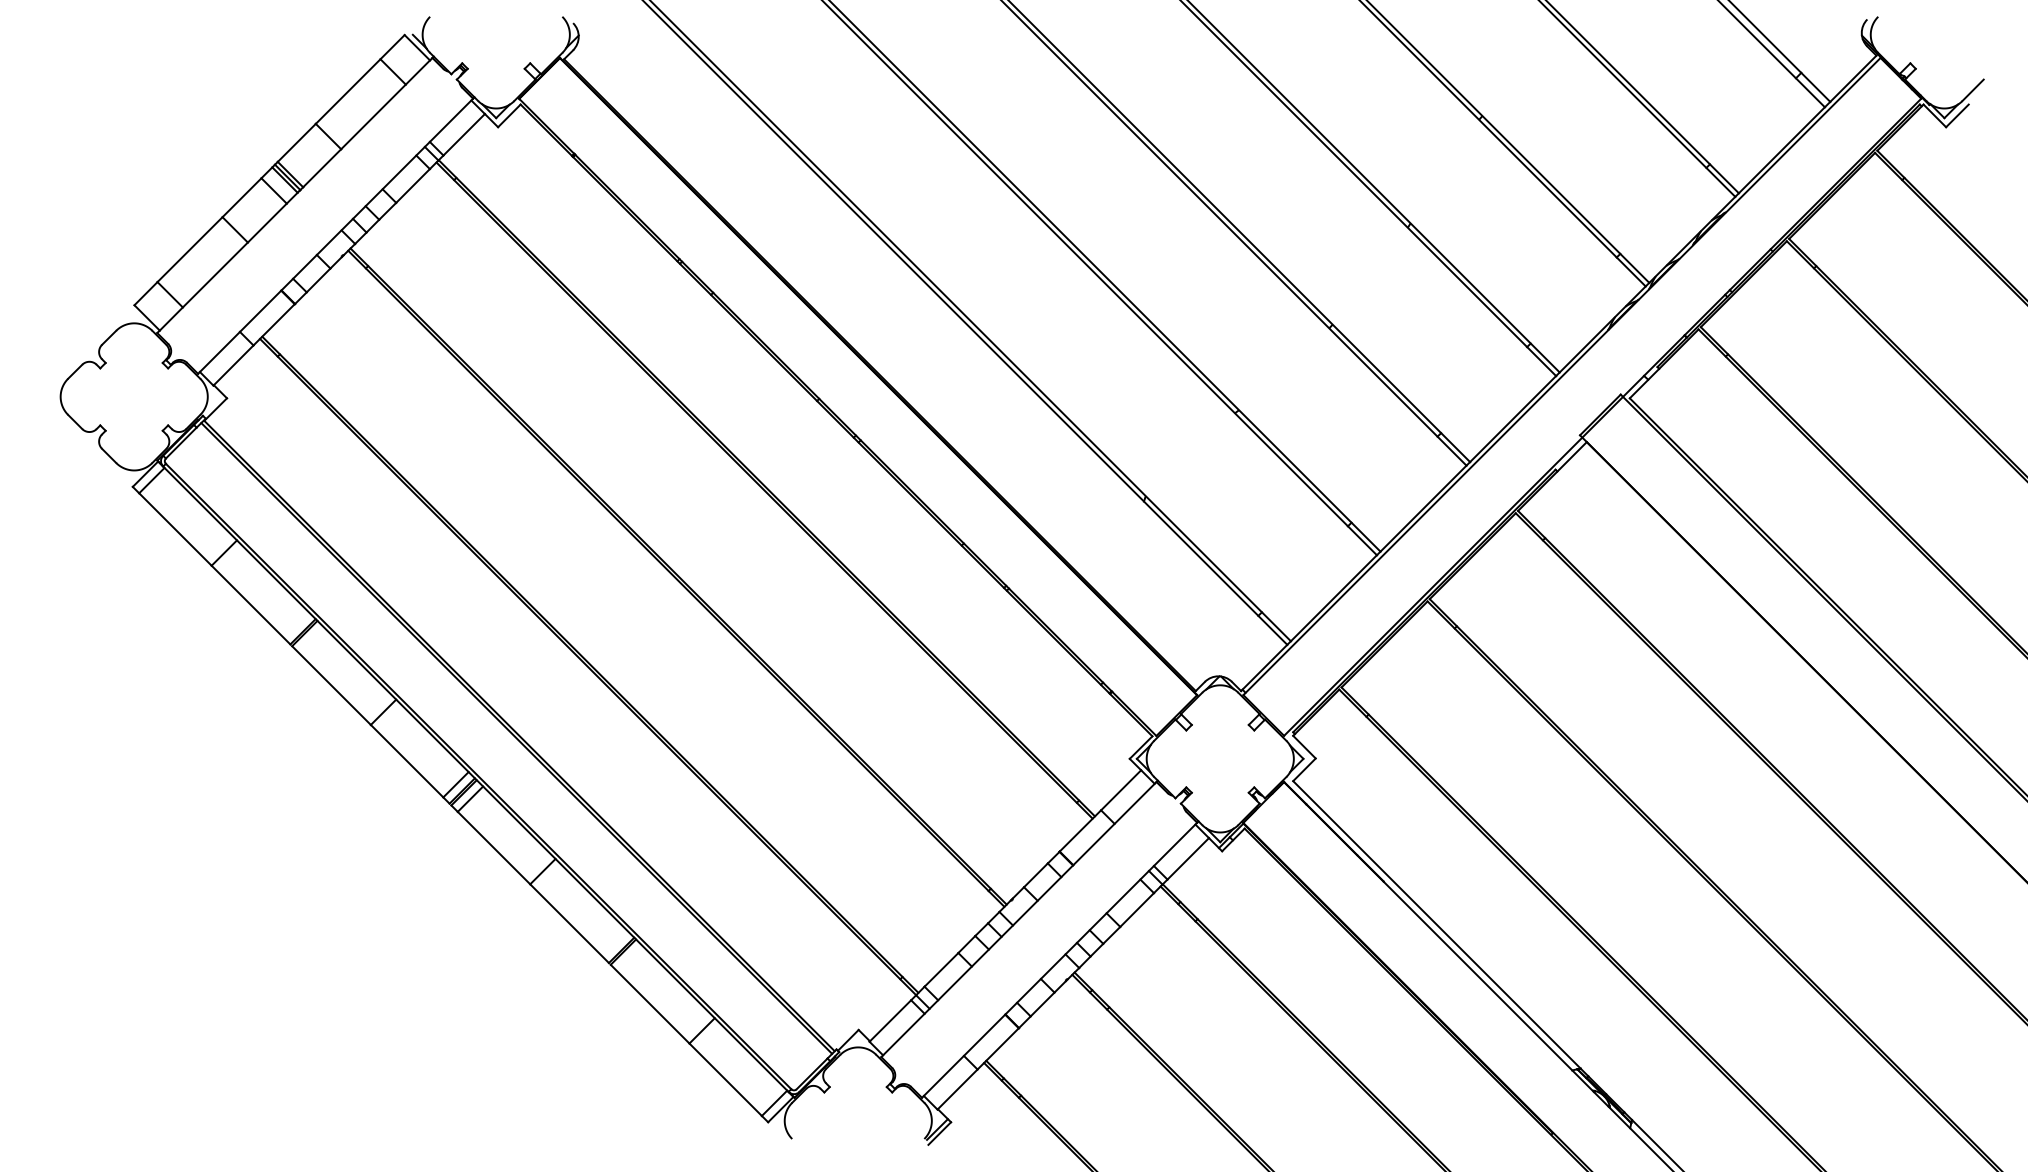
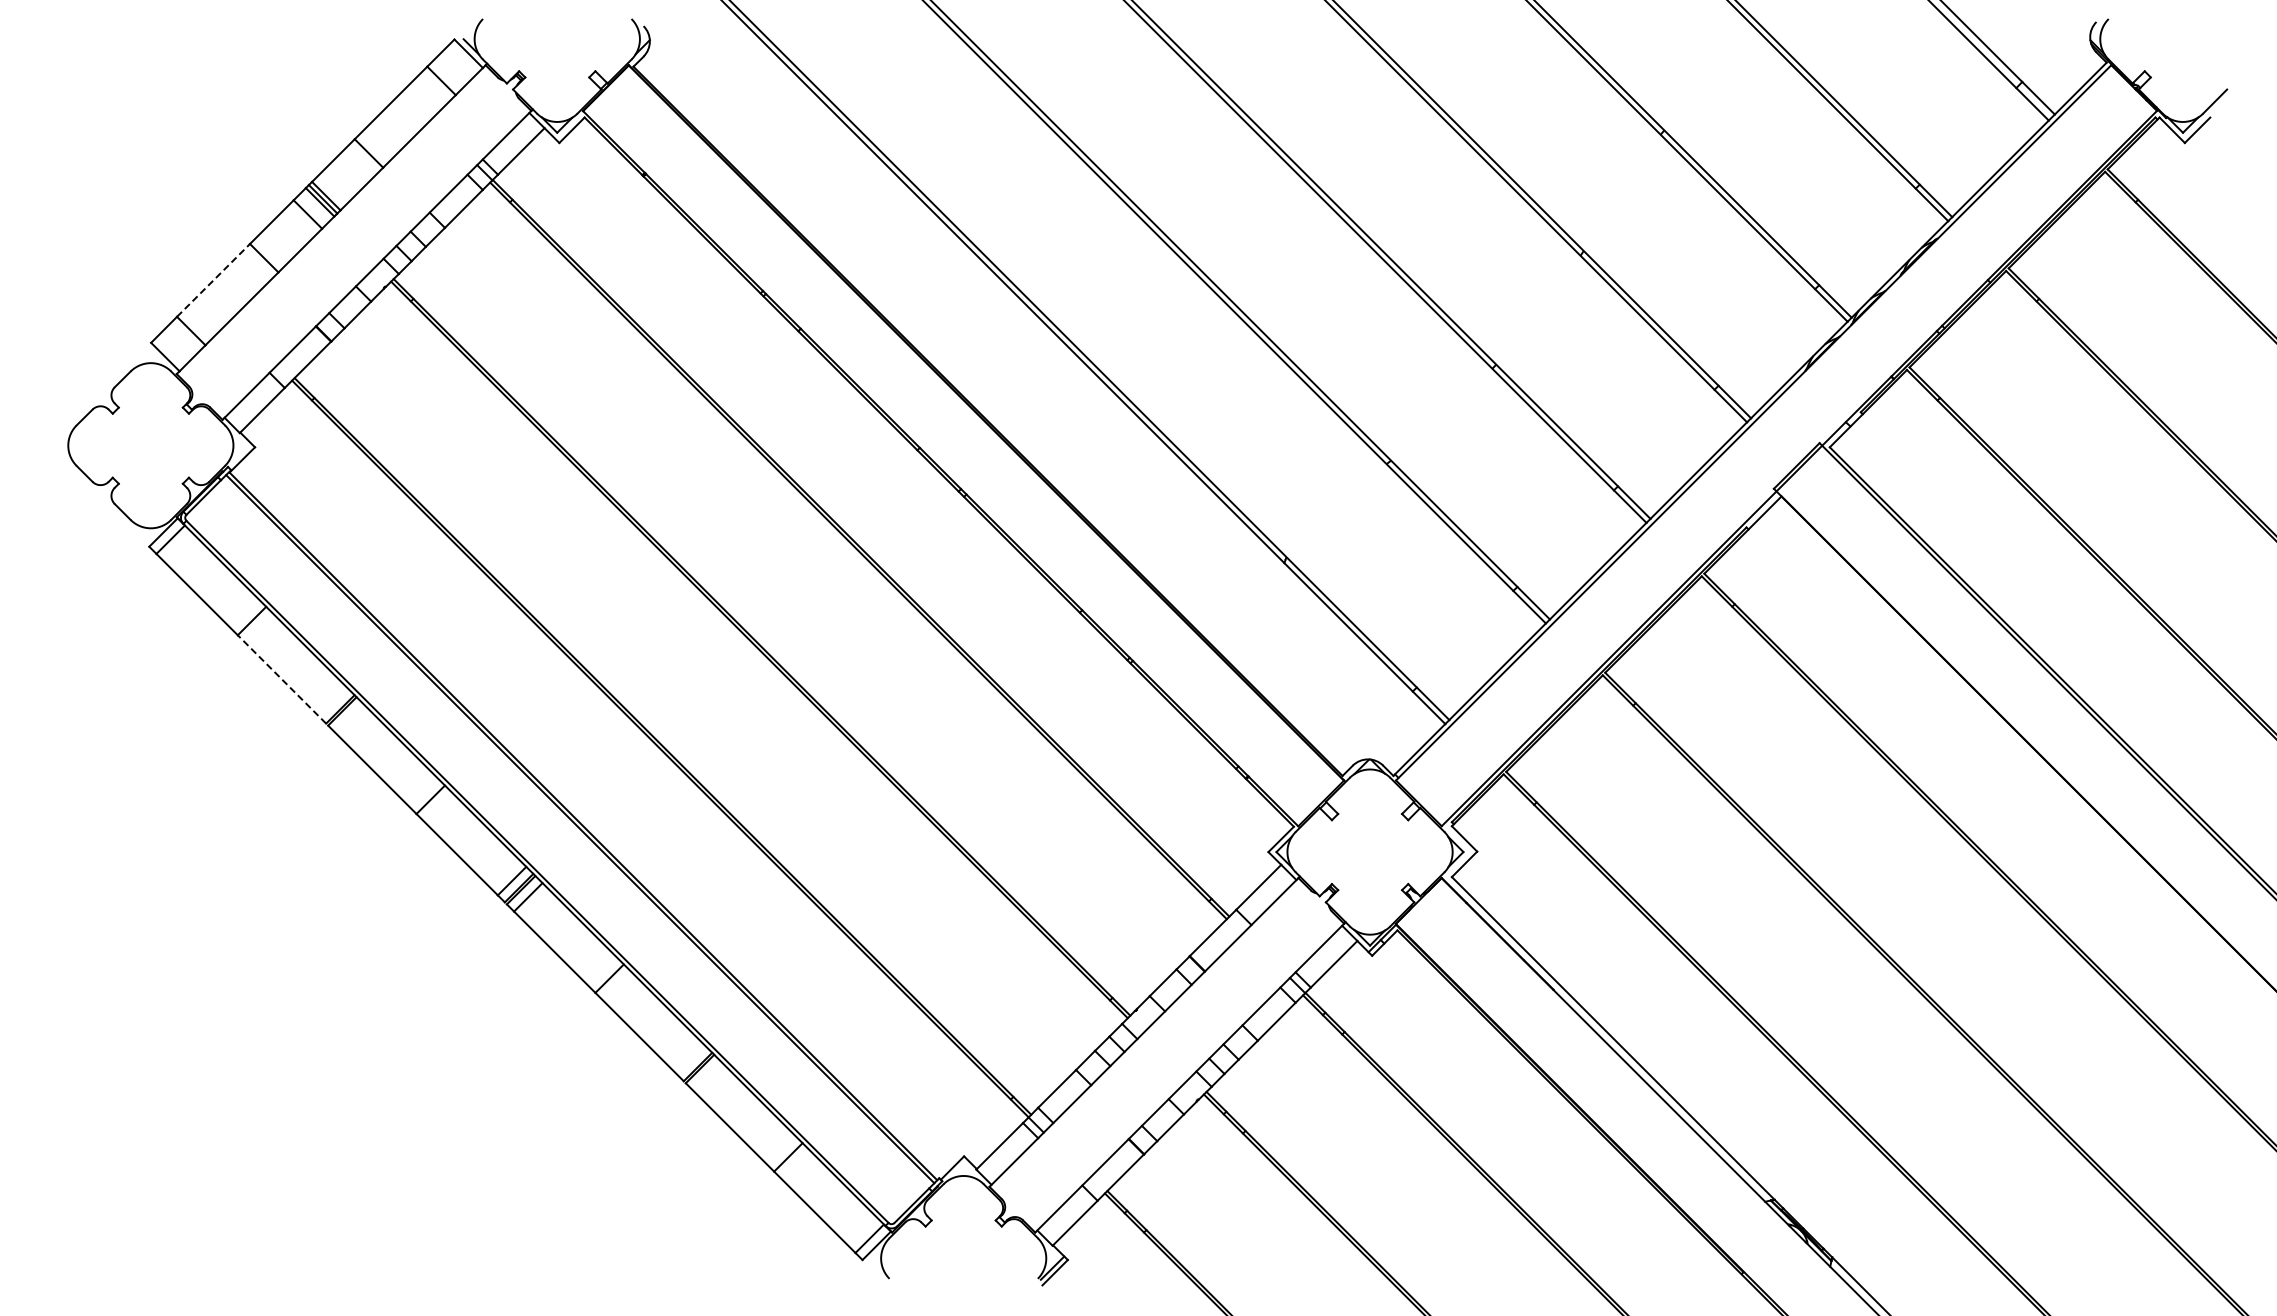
line: (190, 249) -> (213, 280), solid -> dashed
line: (250, 605) -> (281, 679), solid -> dashed

